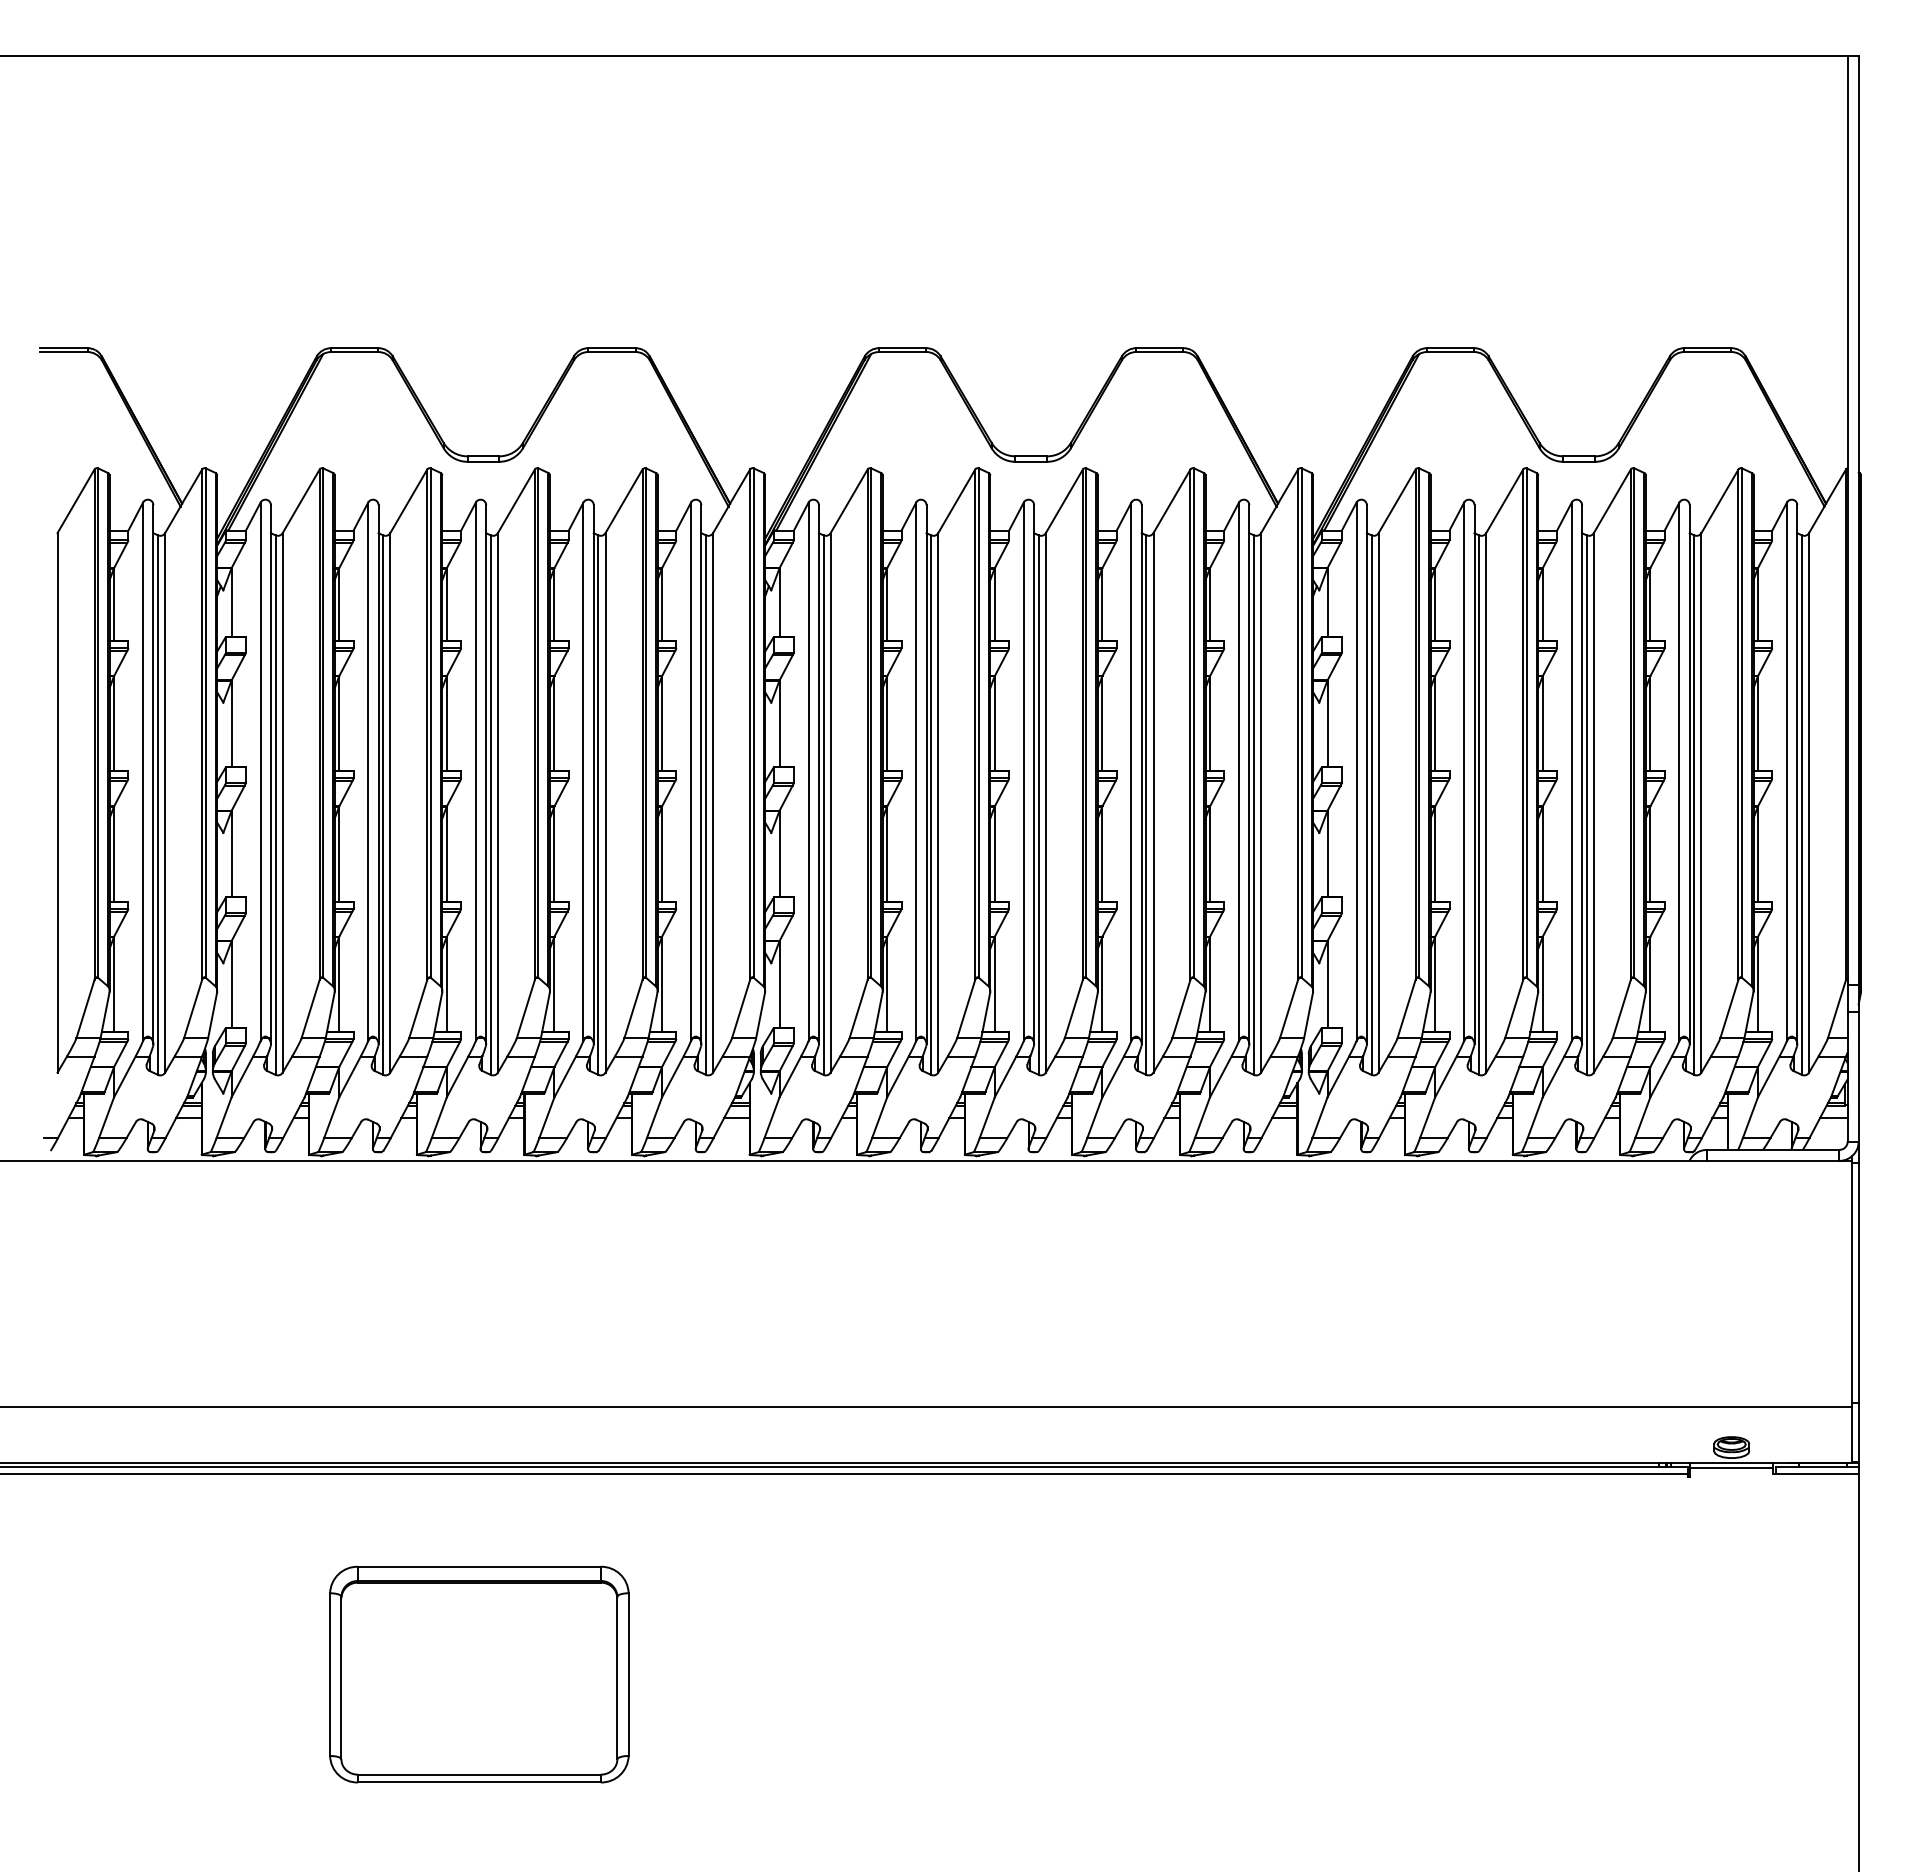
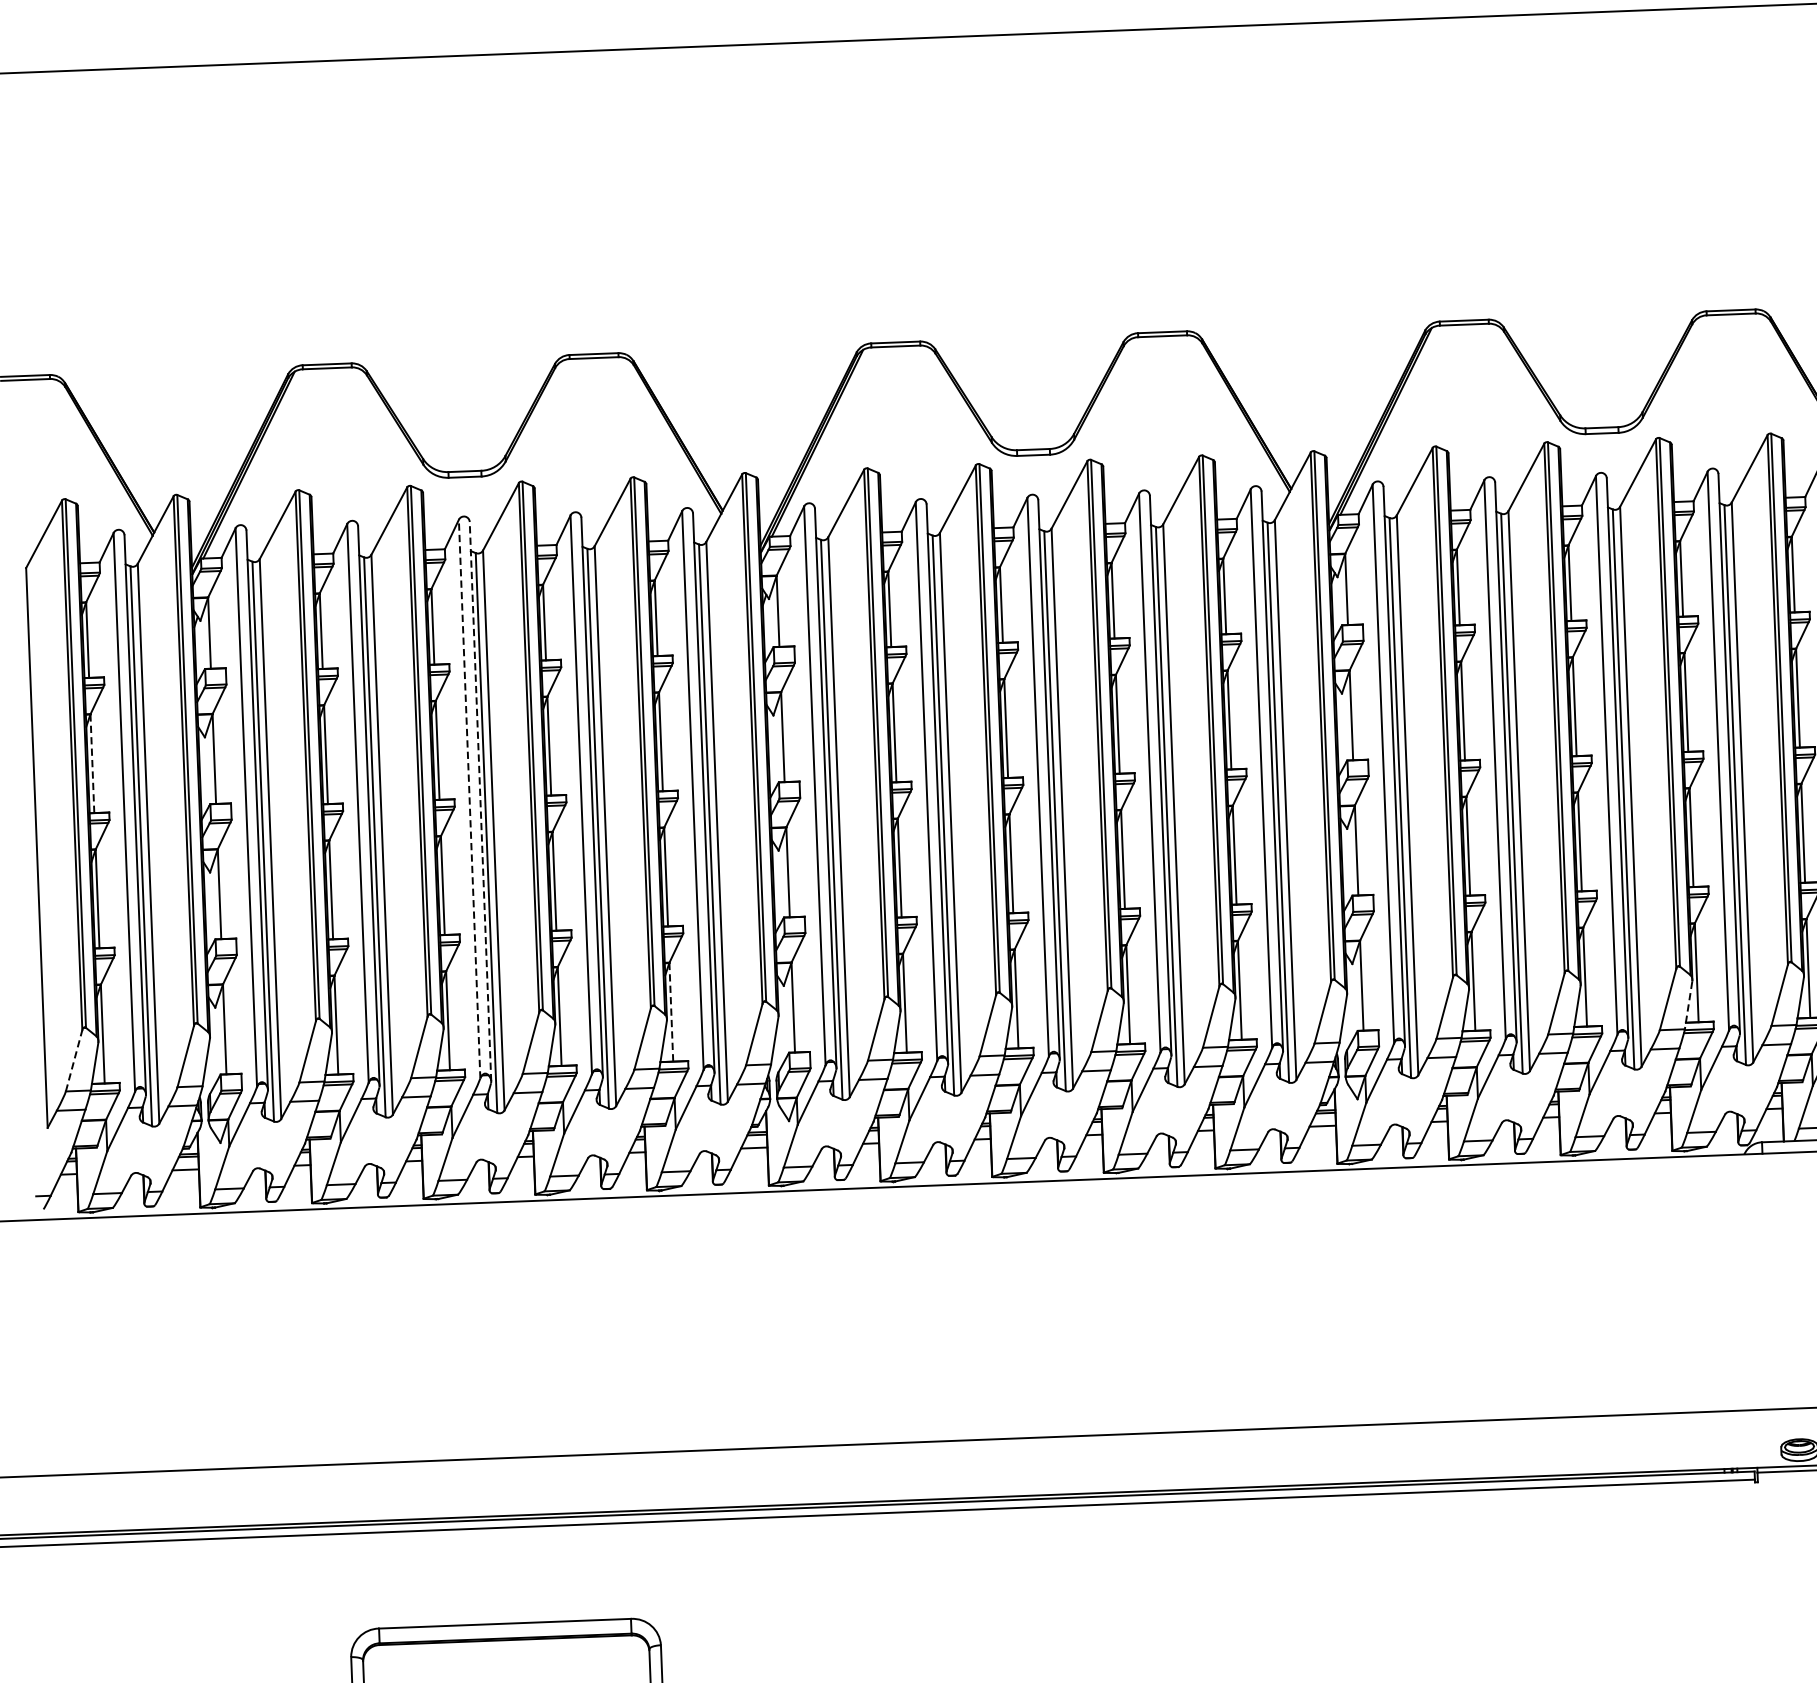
line: (114, 723) -> (92, 763), solid -> dashed
line: (475, 771) -> (469, 798), solid -> dashed
line: (486, 774) -> (480, 801), solid -> dashed
line: (662, 984) -> (671, 1012), solid -> dashed
line: (85, 1009) -> (74, 1061), solid -> dashed
line: (1641, 1016) -> (1688, 1006), solid -> dashed

